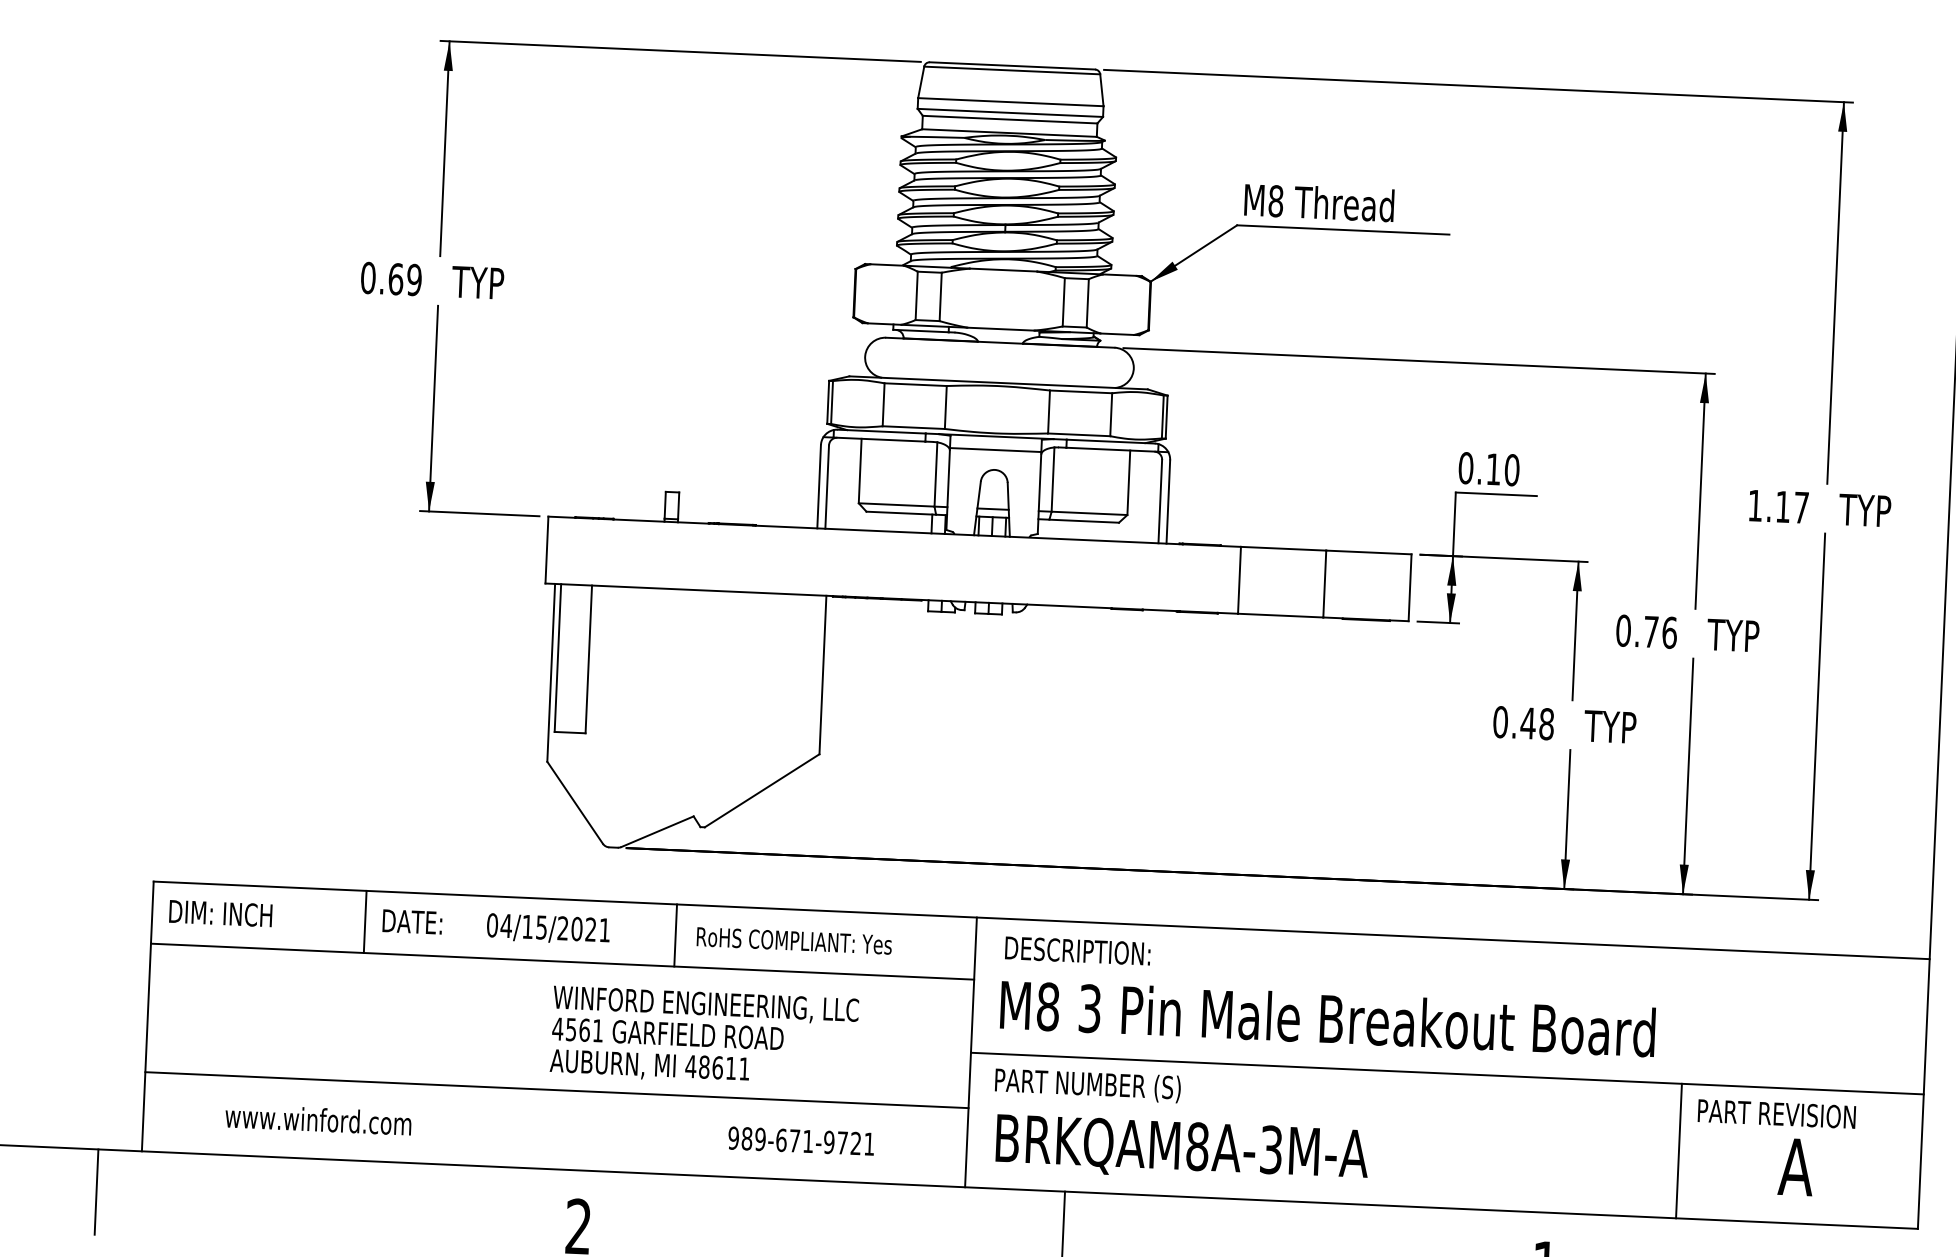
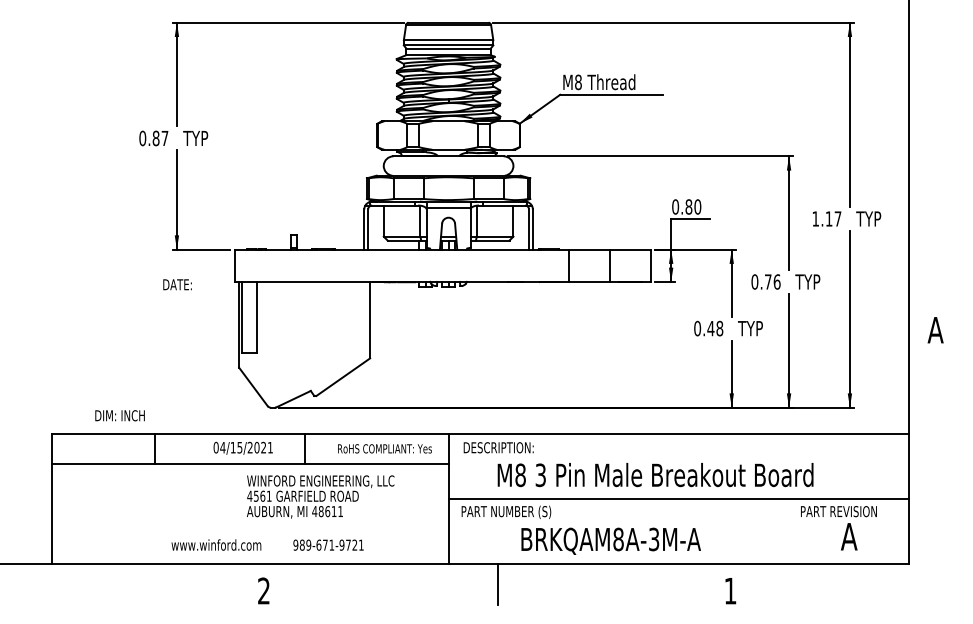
text: (405, 279) -> (160, 138), 0.69 -> 0.87
text: (1492, 468) -> (688, 206), 0.10 -> 0.80
text: (219, 913) -> (119, 415), moved
text: (412, 921) -> (177, 284), moved
text: (793, 940) -> (384, 448), moved
text: (1327, 1019) -> (655, 475), moved
line: (556, 1089) -> (250, 525), removed
text: (318, 1118) -> (216, 544), moved
text: (801, 1139) -> (328, 544), moved
text: (1180, 1148) -> (610, 540), moved
line: (1678, 1151) -> (792, 531), removed
line: (97, 1192) -> (31, 584), removed

